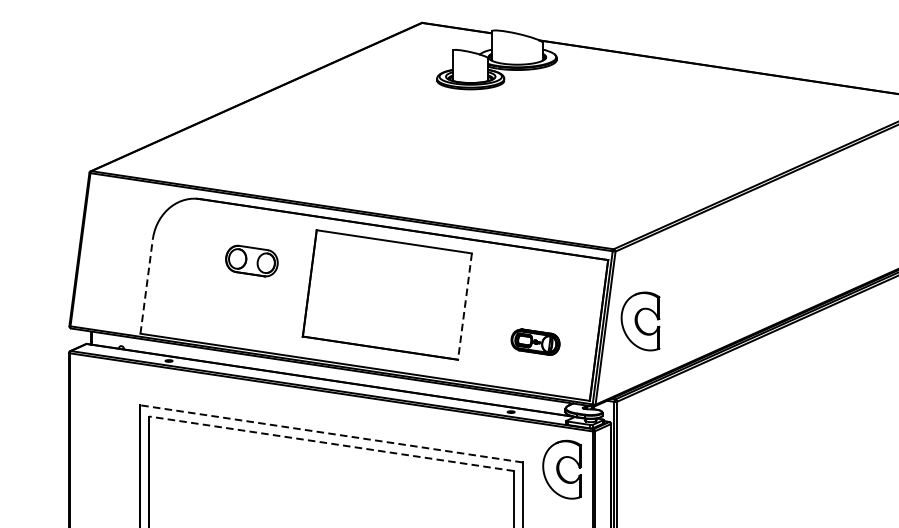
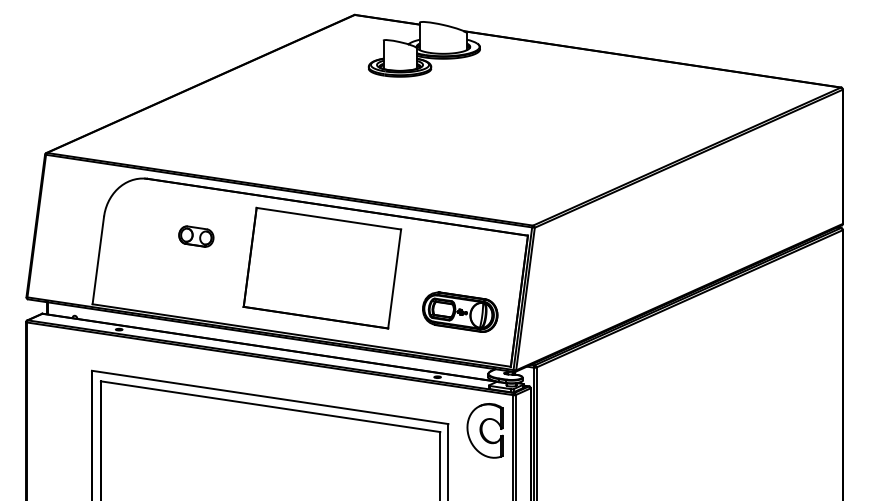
part: (252, 260) -> (196, 236), size x0.71
line: (146, 286) -> (98, 260), dashed -> solid
line: (464, 306) -> (394, 278), dashed -> solid
part: (639, 321) -> (557, 292), removed
part: (535, 341) -> (460, 311), size x1.67
line: (330, 433) -> (269, 397), dashed -> solid
line: (331, 443) -> (270, 406), dashed -> solid

